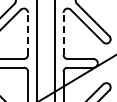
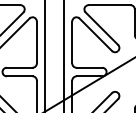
line: (27, 33) -> (36, 42), dashed -> solid
line: (63, 33) -> (72, 42), dashed -> solid

